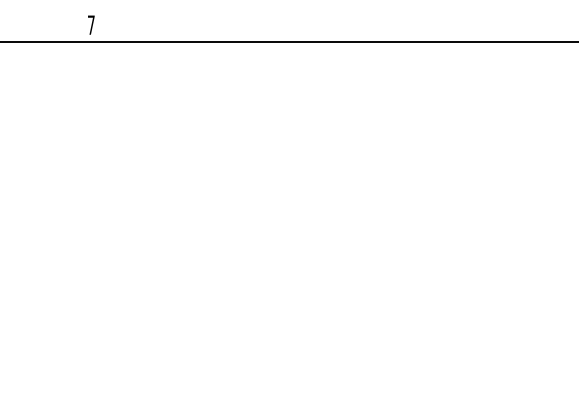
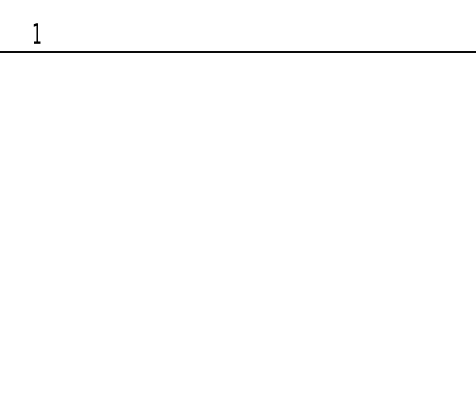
text: (91, 24) -> (37, 32), 7 -> 1

